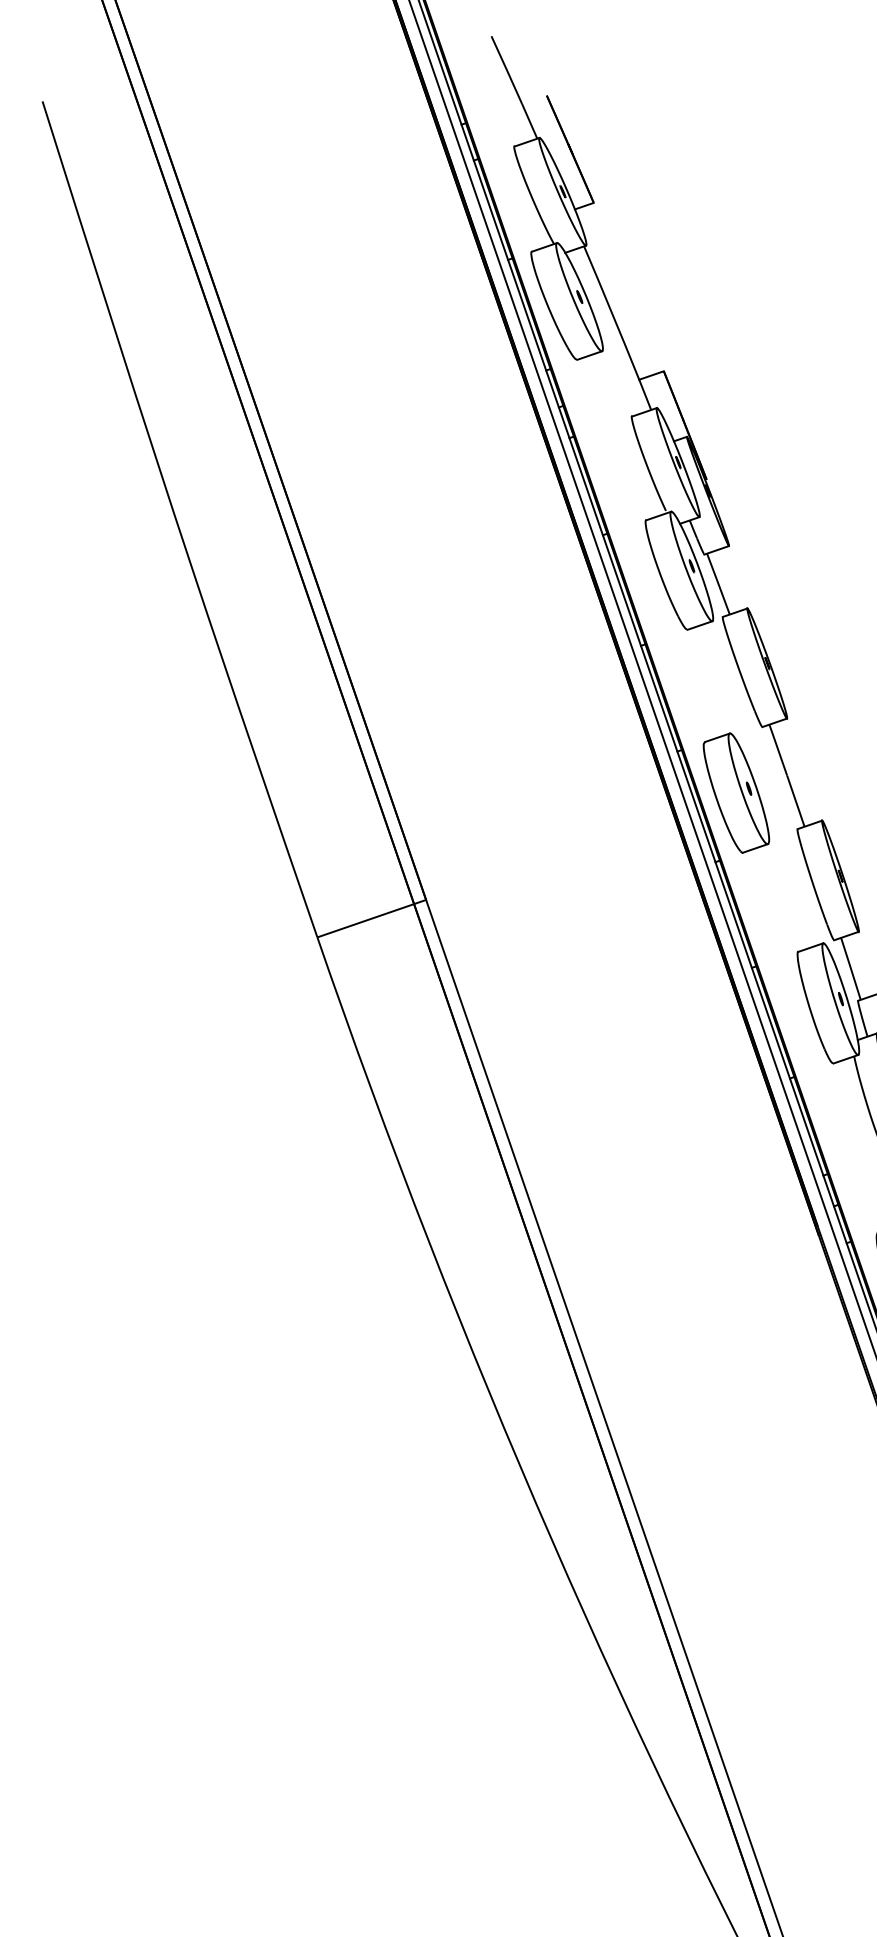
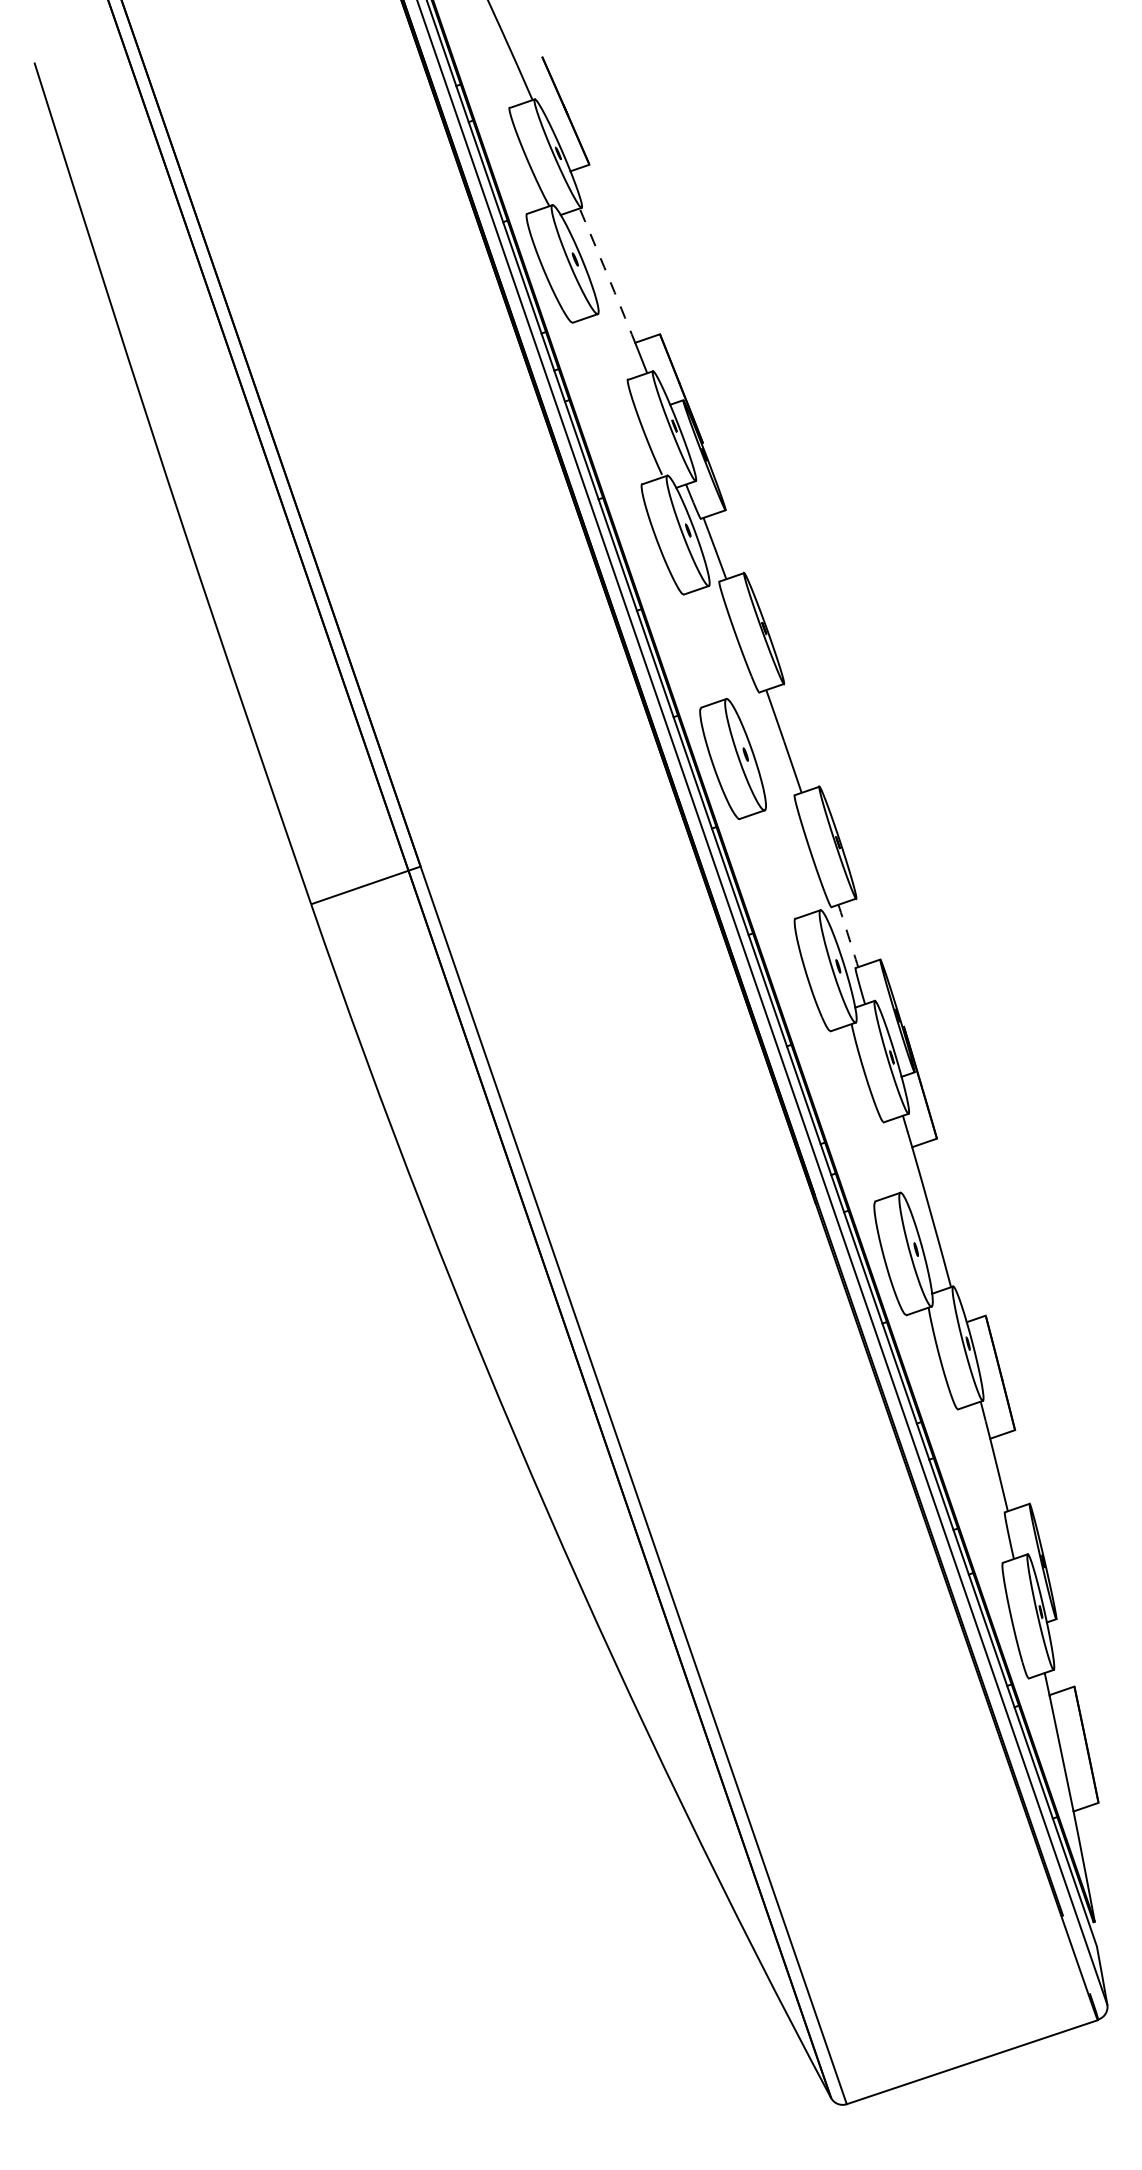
arc: (611, 312) -> (607, 275), solid -> dashed
arc: (851, 968) -> (848, 935), solid -> dashed

